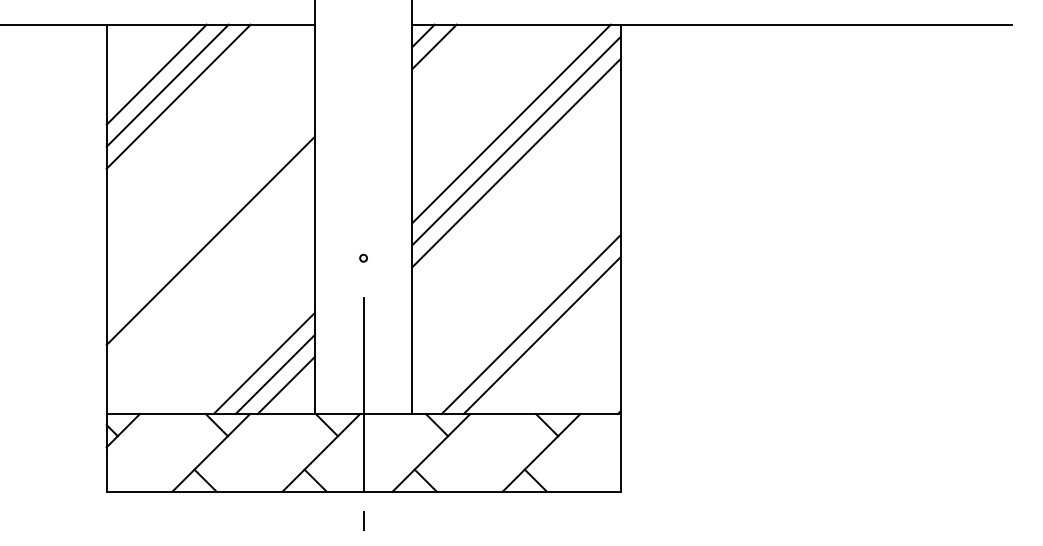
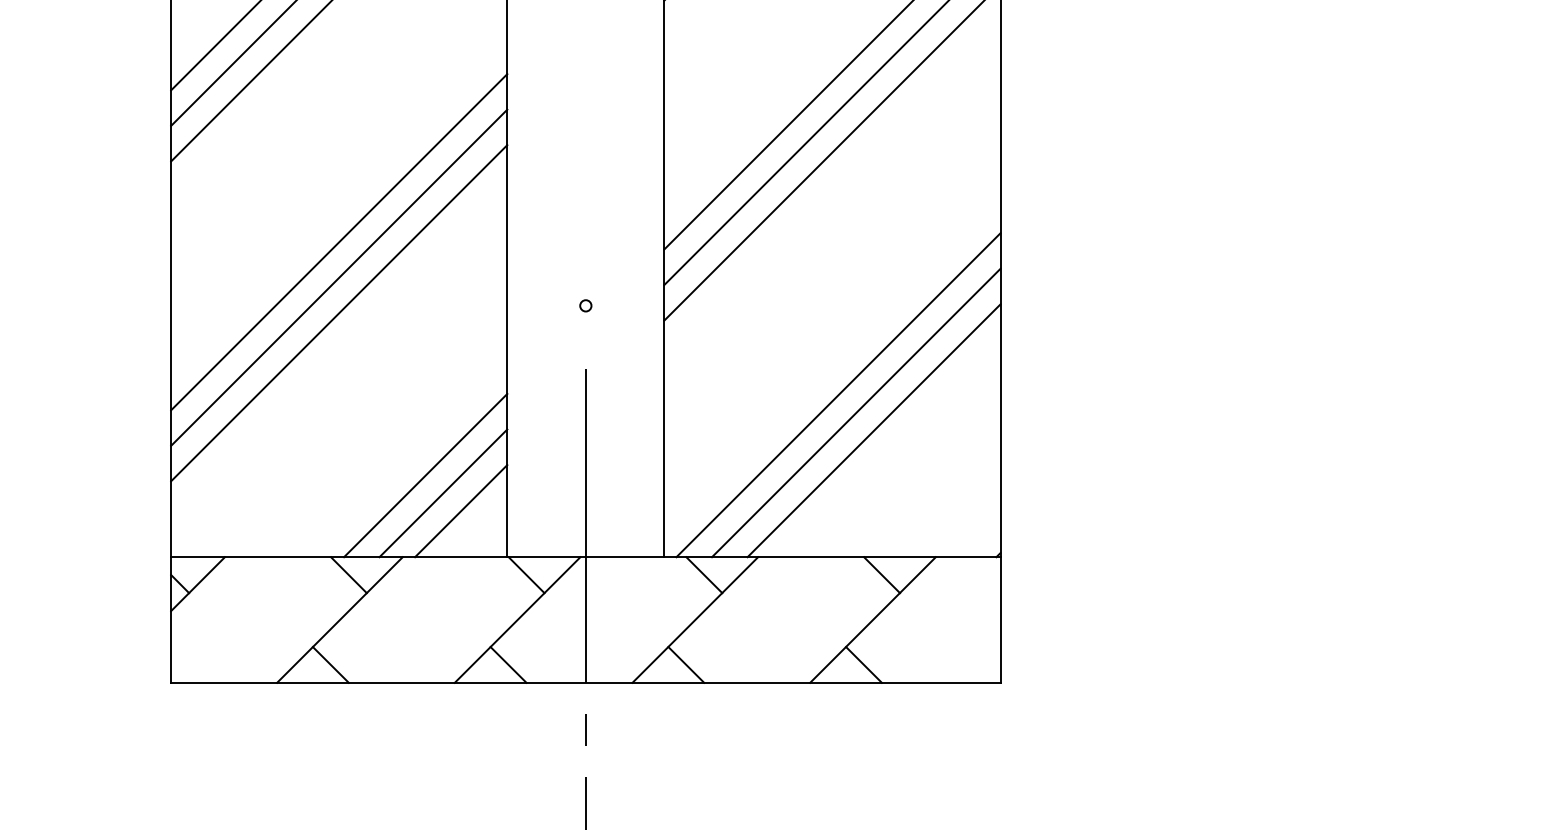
line: (210, 218) -> (338, 241), added
line: (210, 262) -> (338, 312), added
line: (519, 313) -> (837, 395), added

